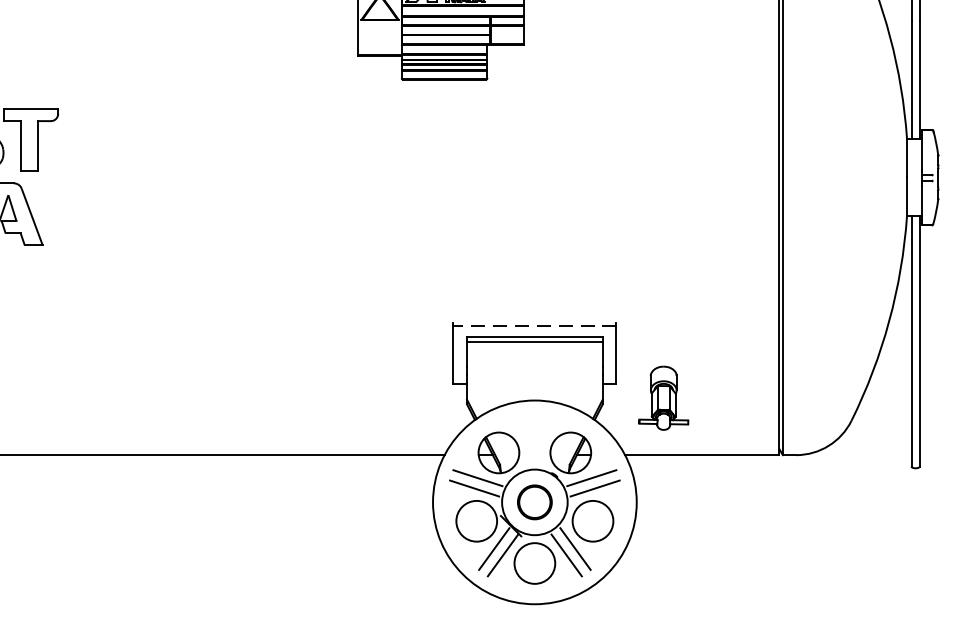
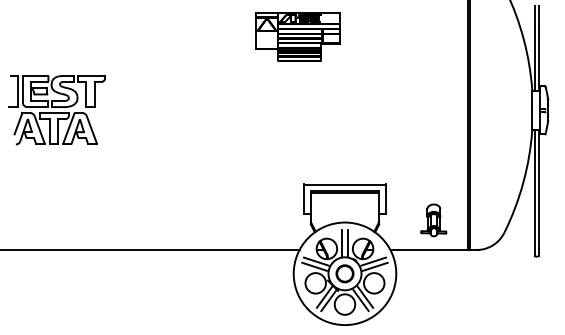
line: (533, 326) -> (344, 185), dashed -> solid
part: (663, 398) -> (433, 220), moved
line: (529, 440) -> (342, 242), added
line: (539, 440) -> (347, 242), added

